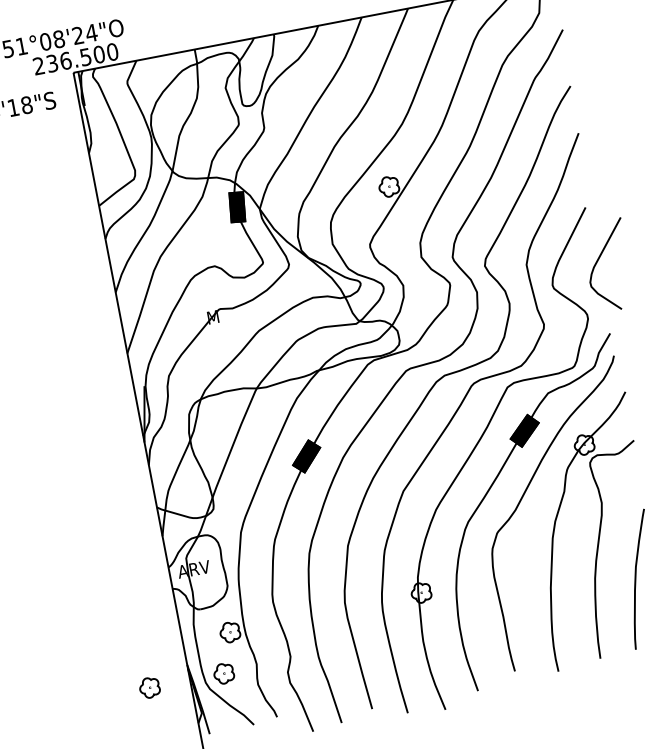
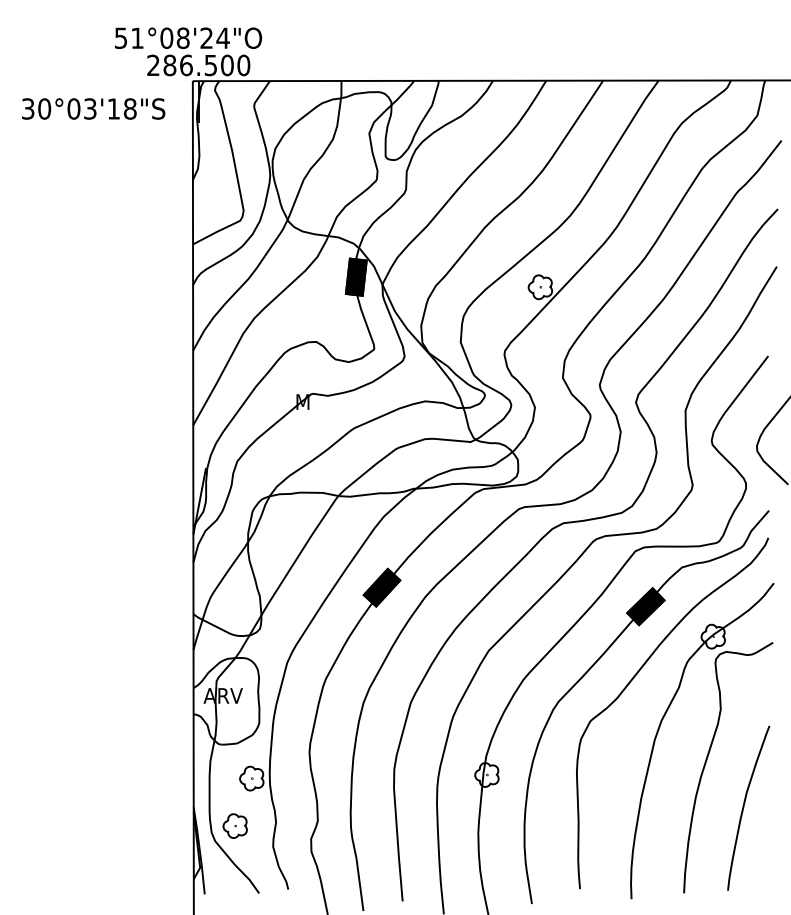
text: (52, 63) -> (169, 65), 236.500 -> 286.500
part: (149, 687) -> (143, 825), removed

